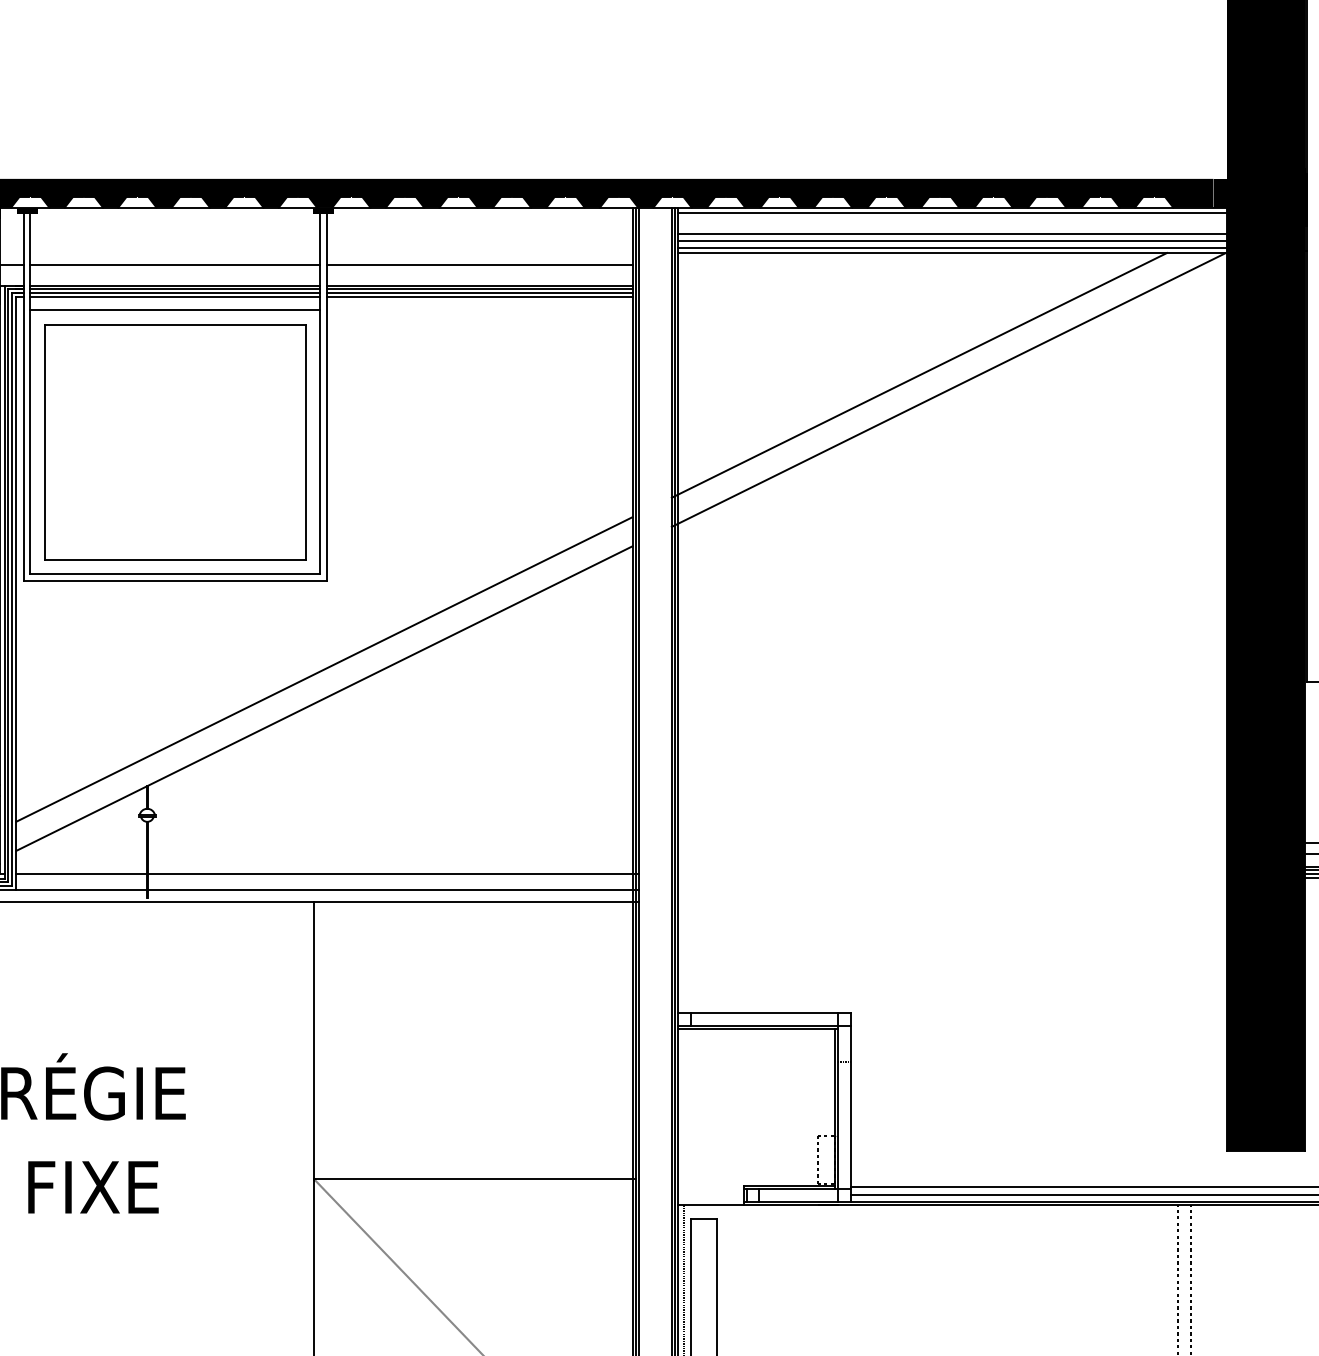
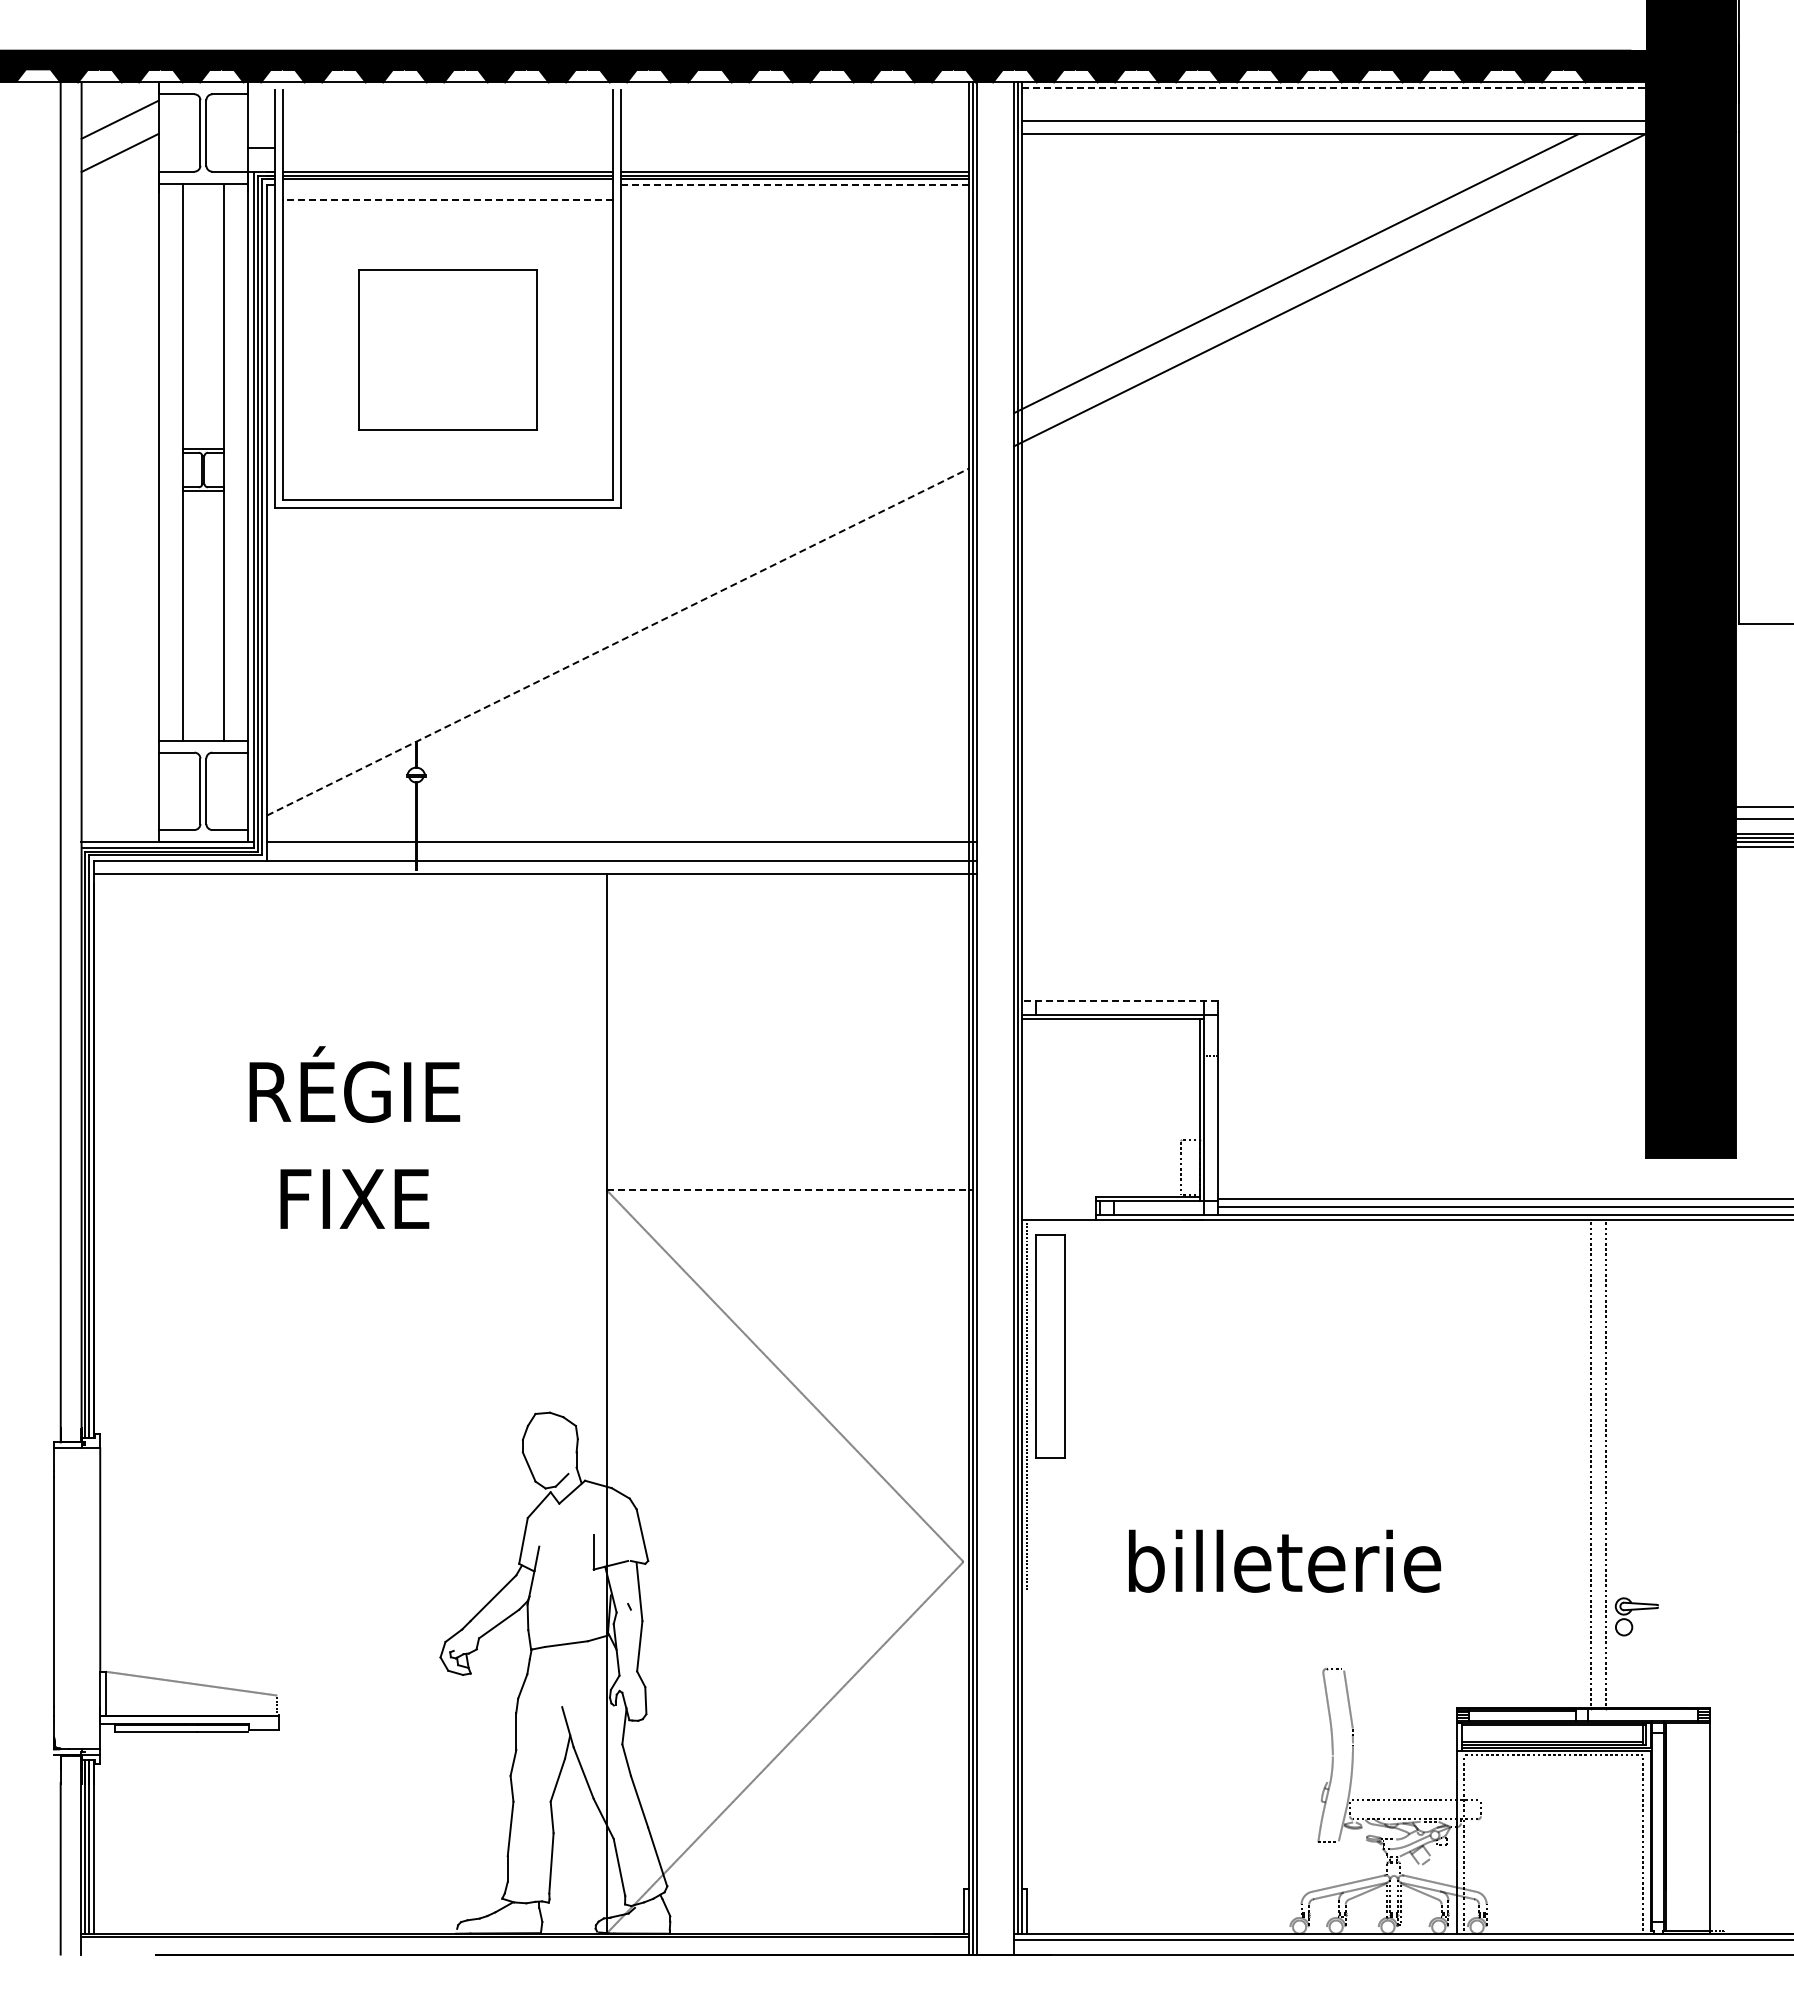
fill: (27, 210) -> (279, 85), removed
fill: (323, 210) -> (616, 85), removed
line: (952, 212) -> (1334, 88), solid -> dashed
line: (952, 233) -> (1333, 112), removed
line: (952, 248) -> (1333, 128), removed
line: (174, 264) -> (447, 147), removed
line: (479, 264) -> (794, 147), removed
line: (174, 297) -> (447, 184), removed
line: (480, 297) -> (795, 184), solid -> dashed
line: (174, 310) -> (447, 199), solid -> dashed
part: (174, 441) -> (447, 349), size x0.6
line: (324, 669) -> (618, 608), removed
line: (324, 698) -> (618, 641), solid -> dashed
line: (764, 1013) -> (1119, 1000), solid -> dashed
line: (475, 1178) -> (790, 1189), solid -> dashed

